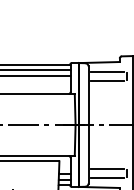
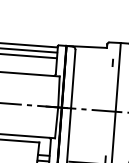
line: (107, 71) -> (94, 56), removed
line: (107, 81) -> (93, 66), removed
line: (107, 168) -> (86, 153), removed

